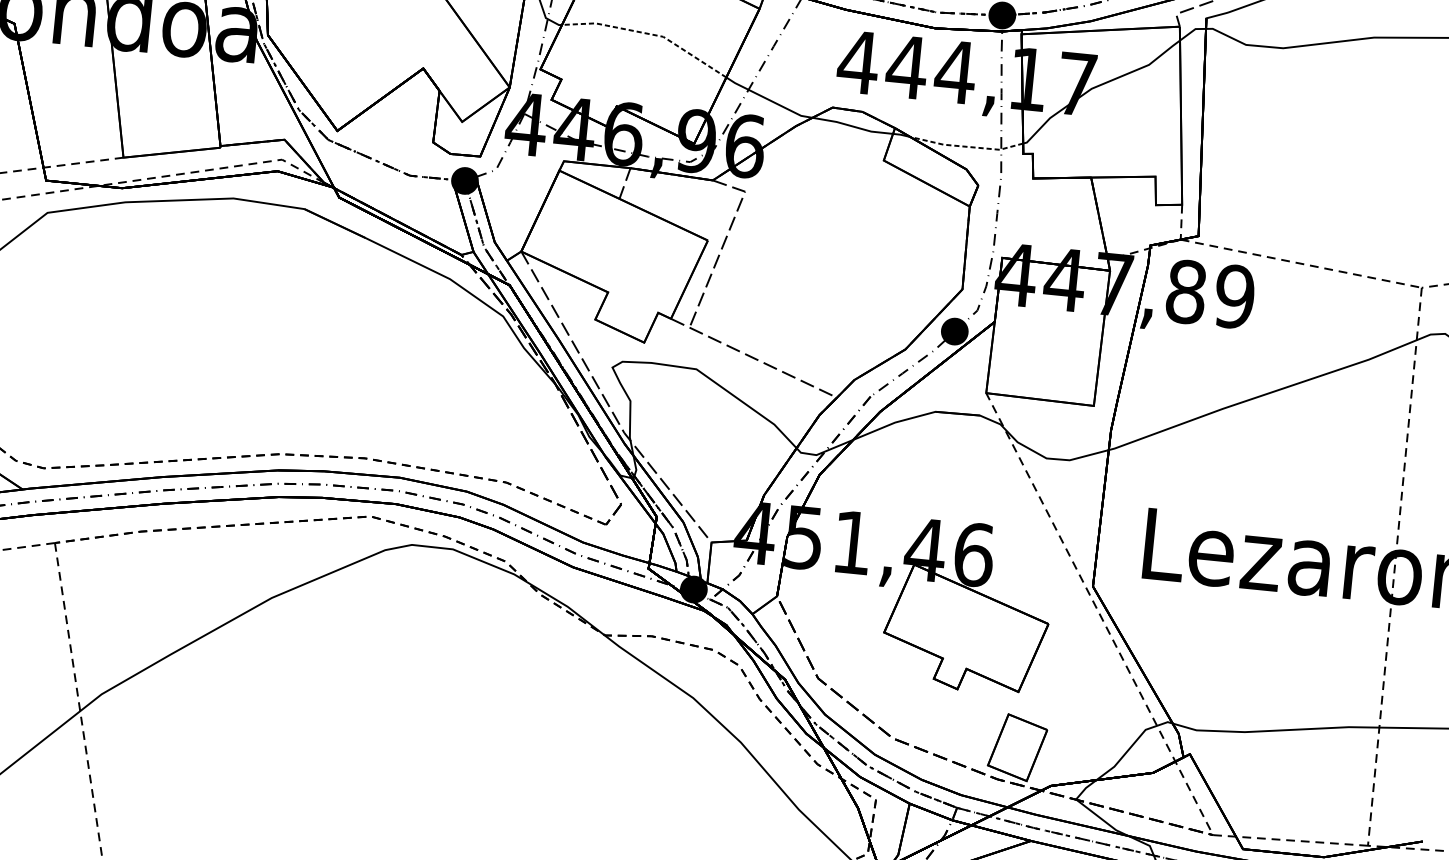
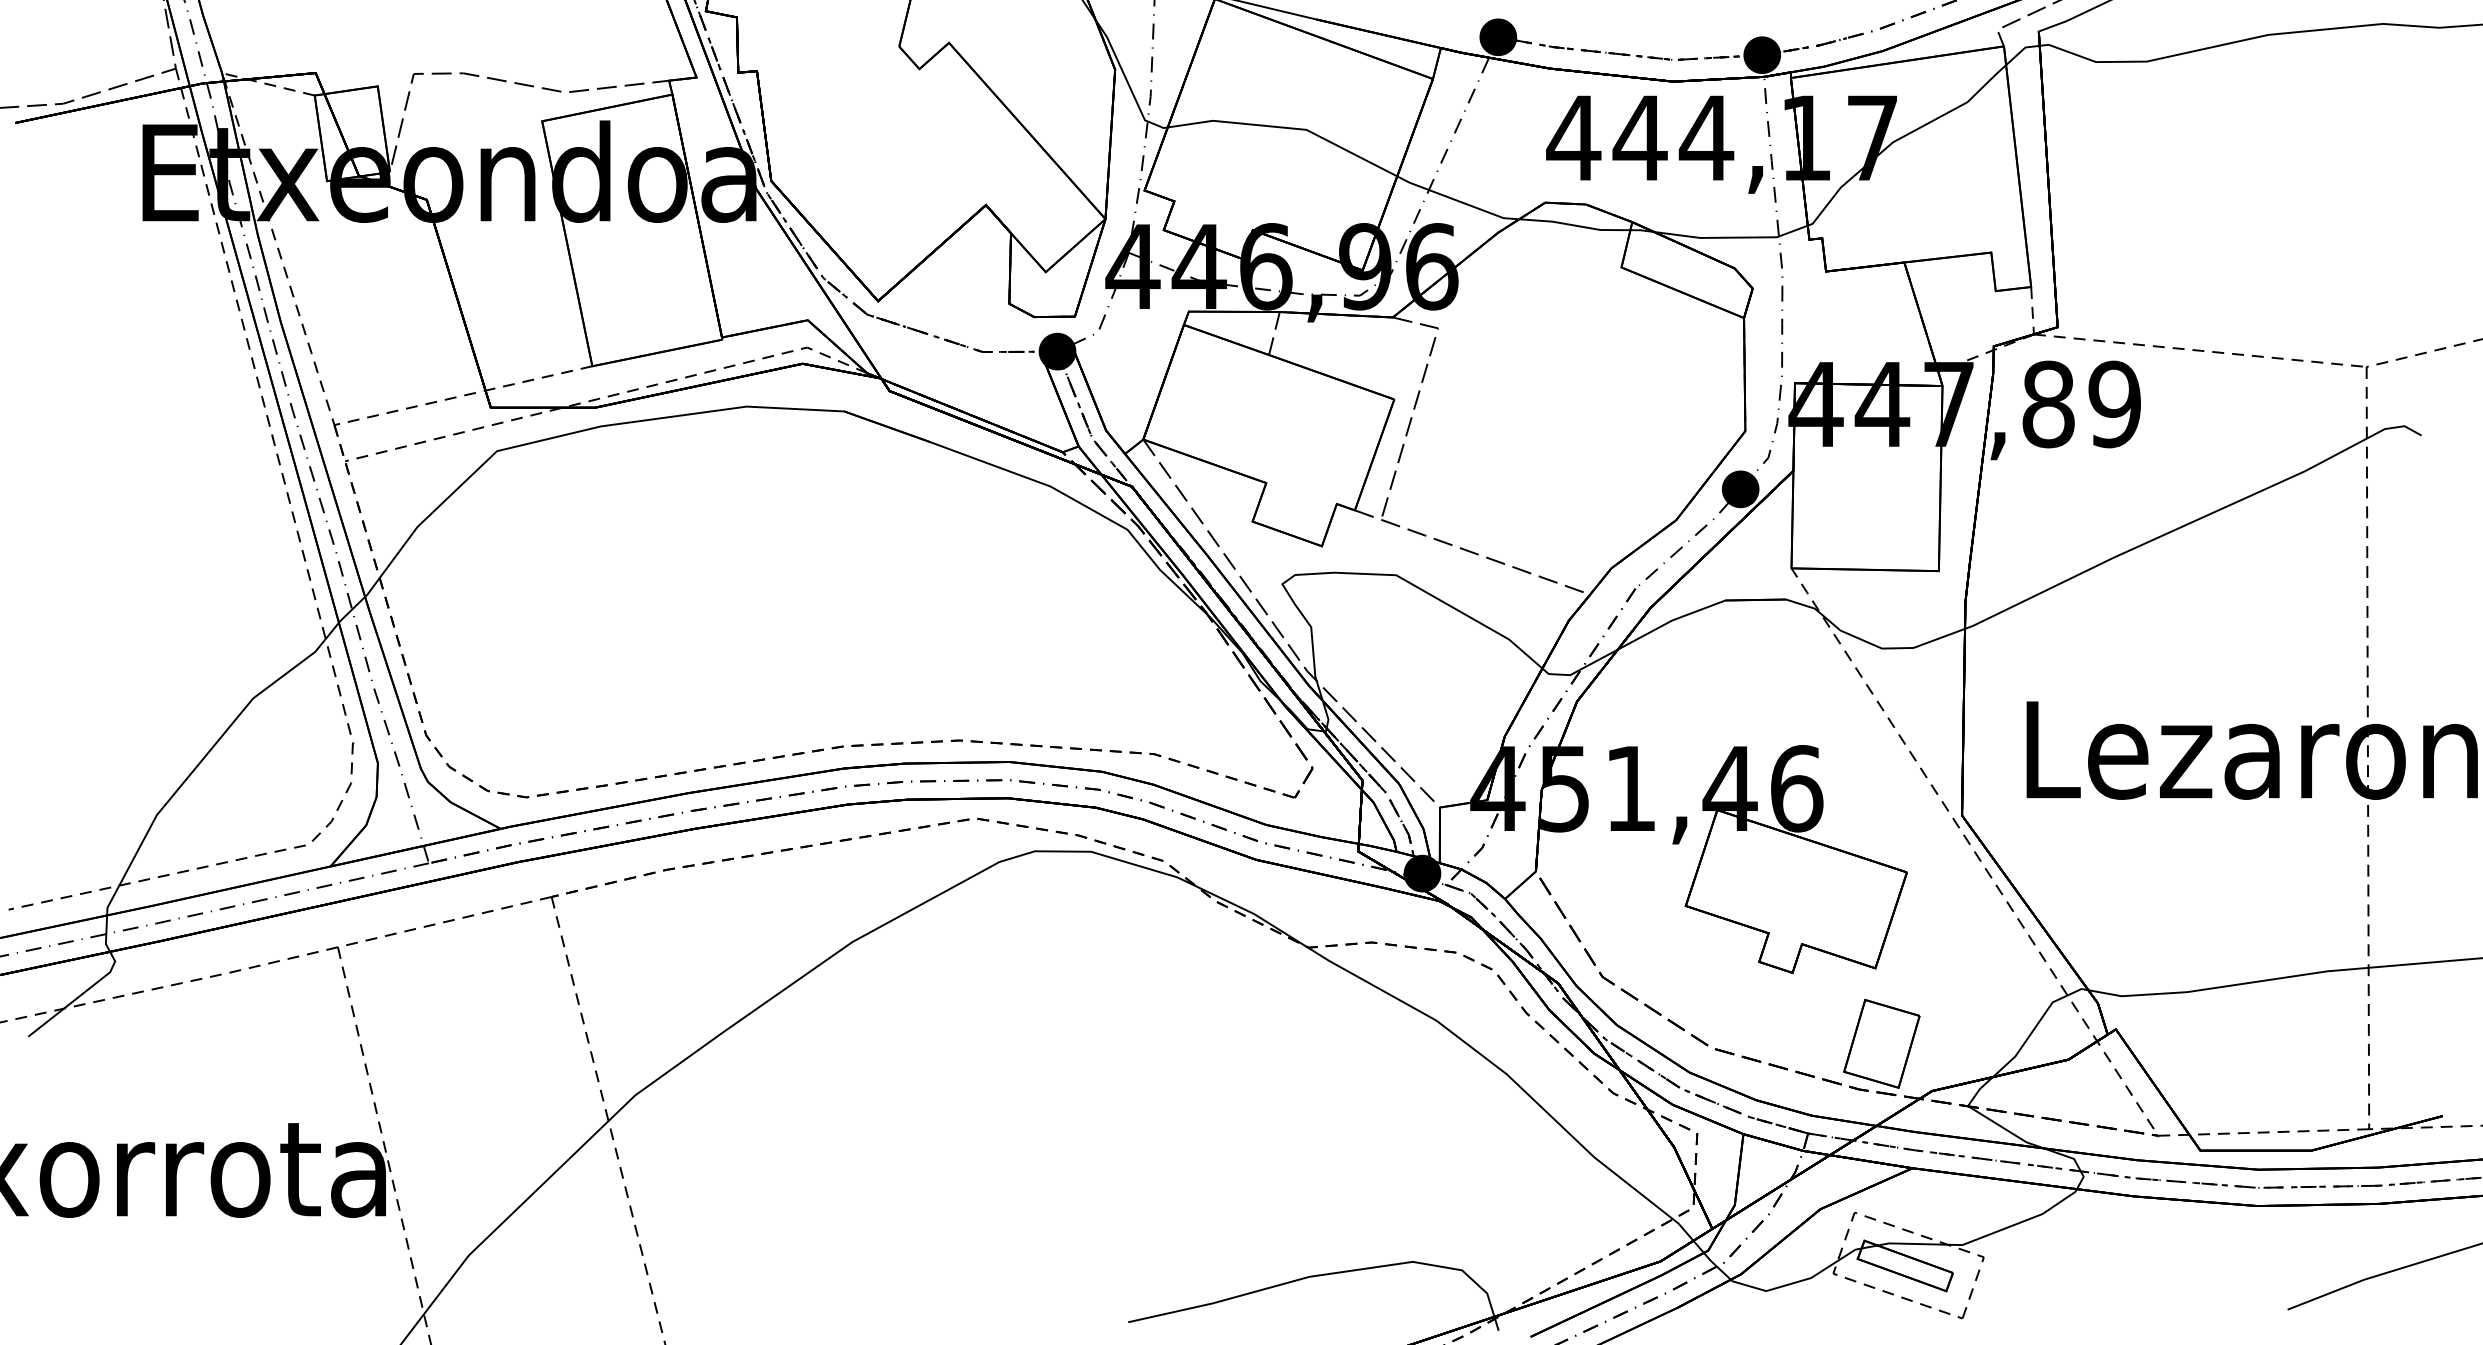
line: (649, 34) -> (1287, 128), dashed -> solid
line: (966, 146) -> (1731, 237), dashed -> solid

